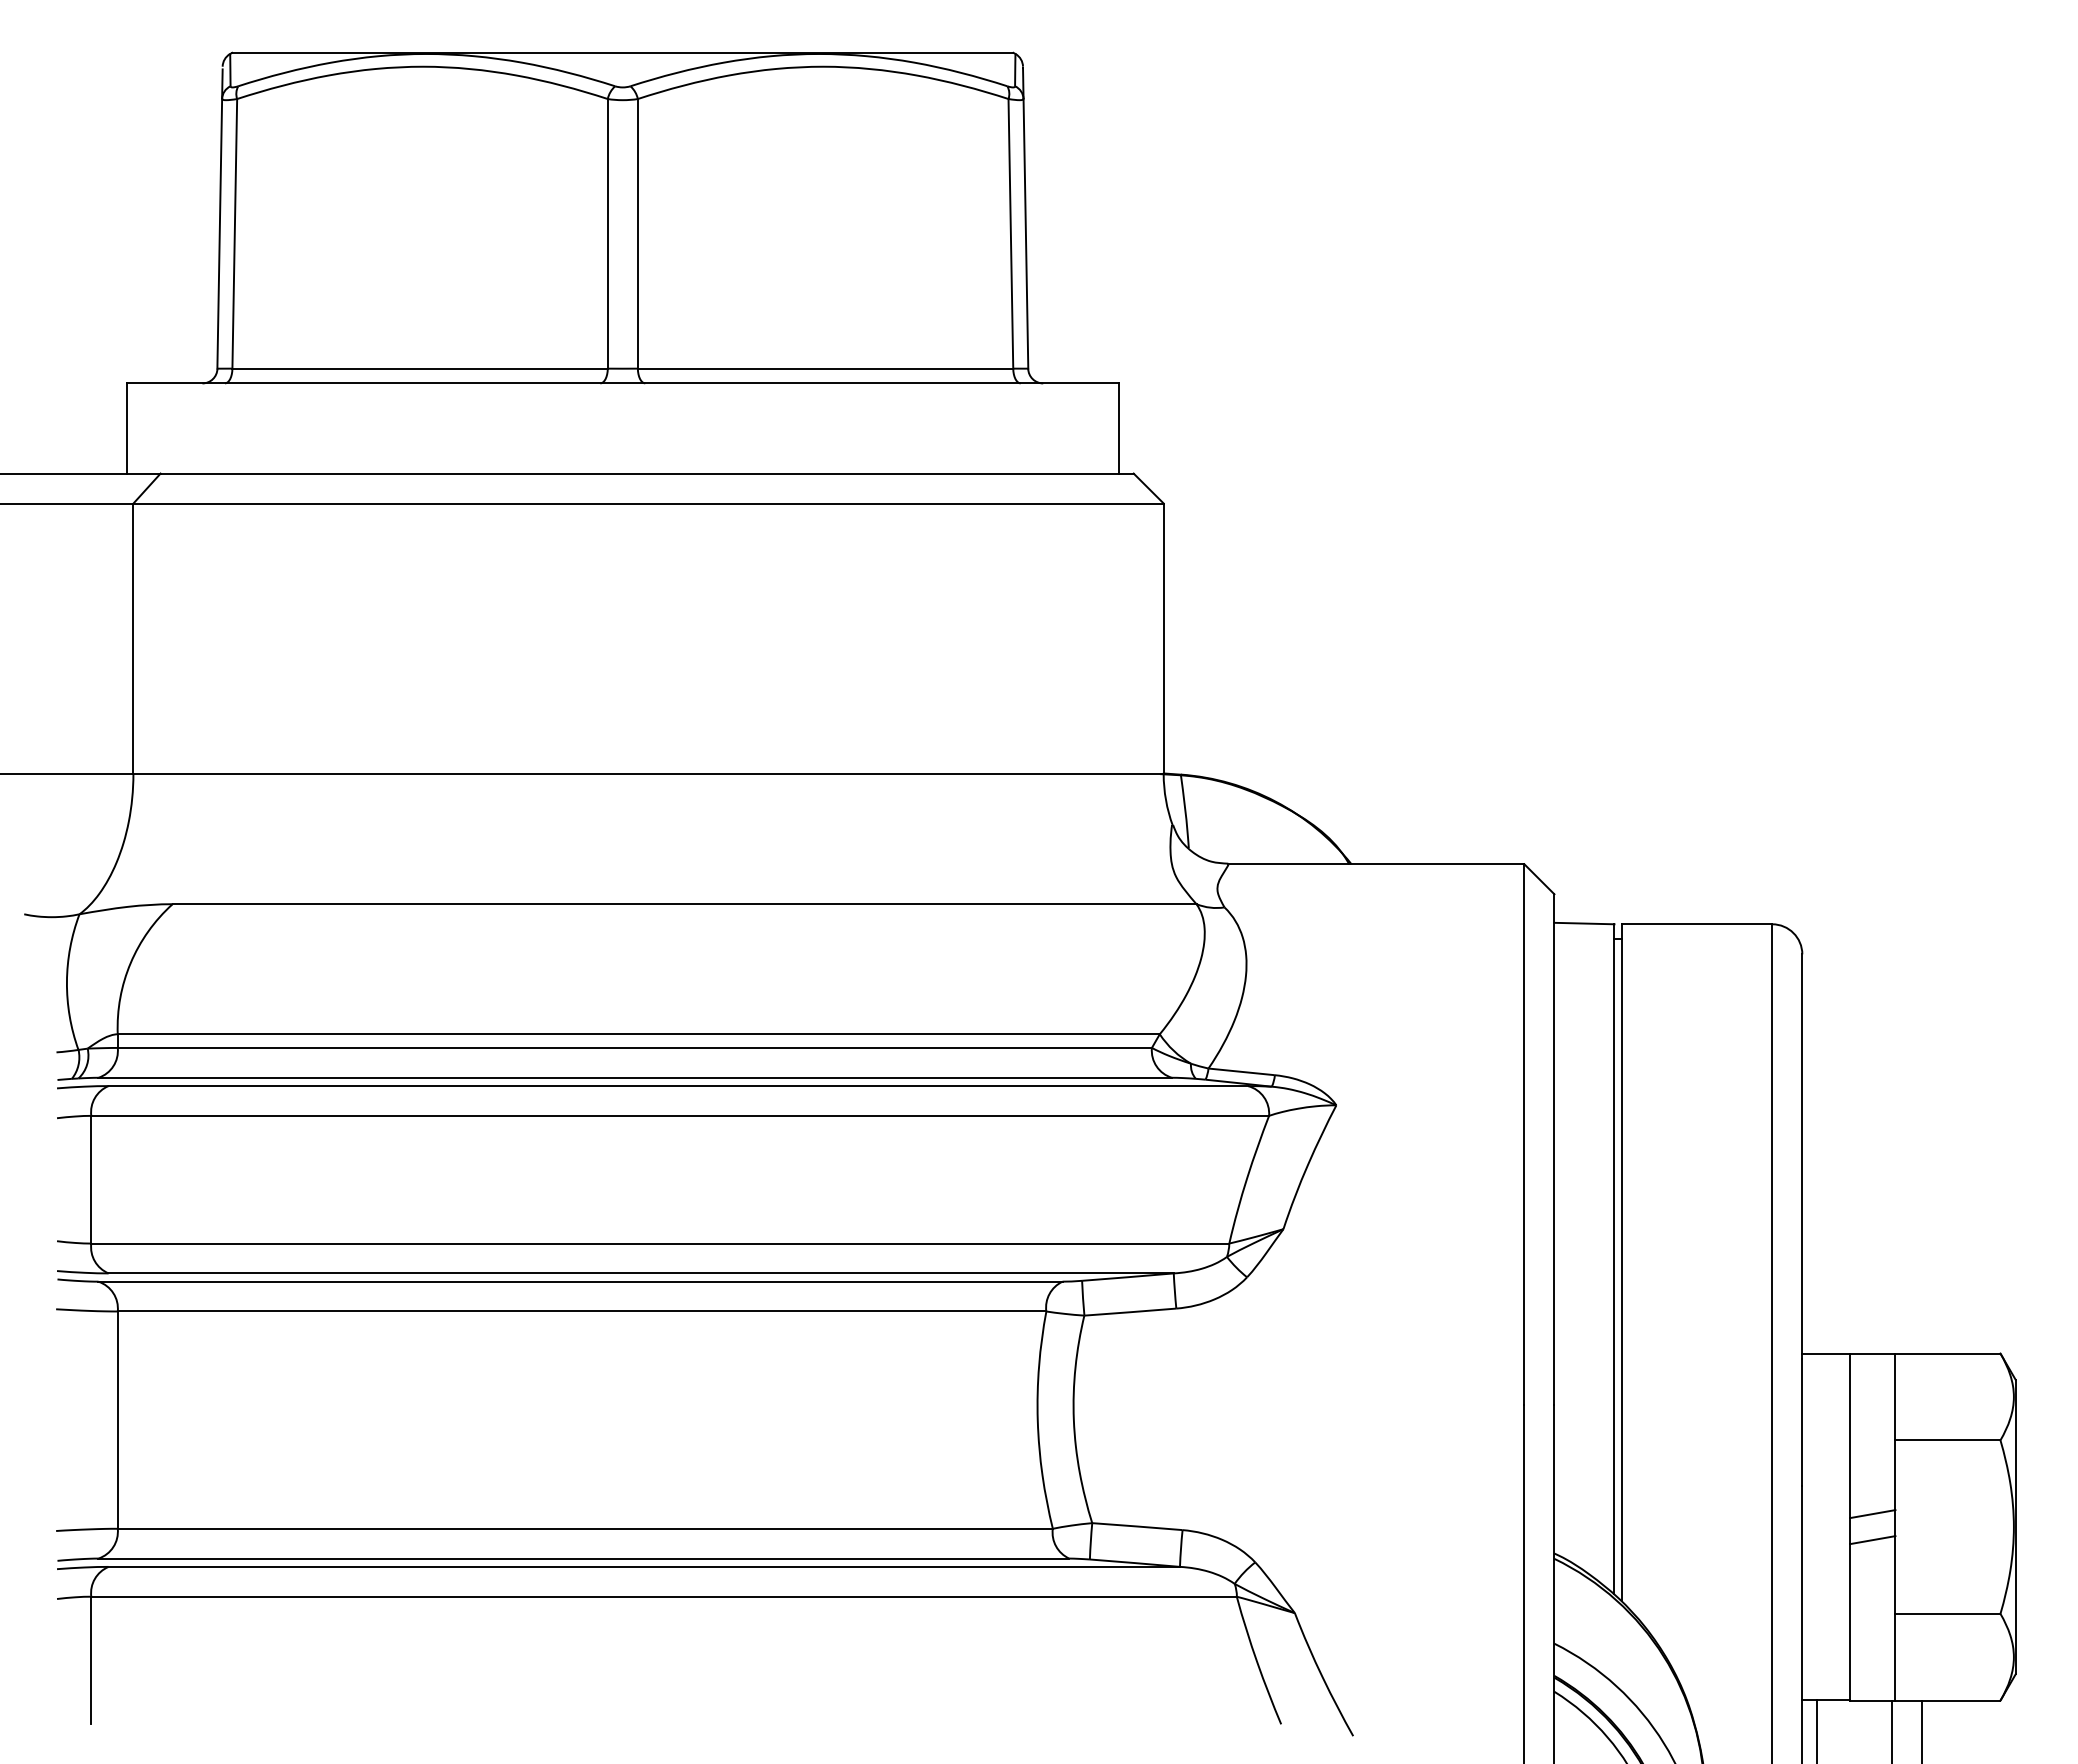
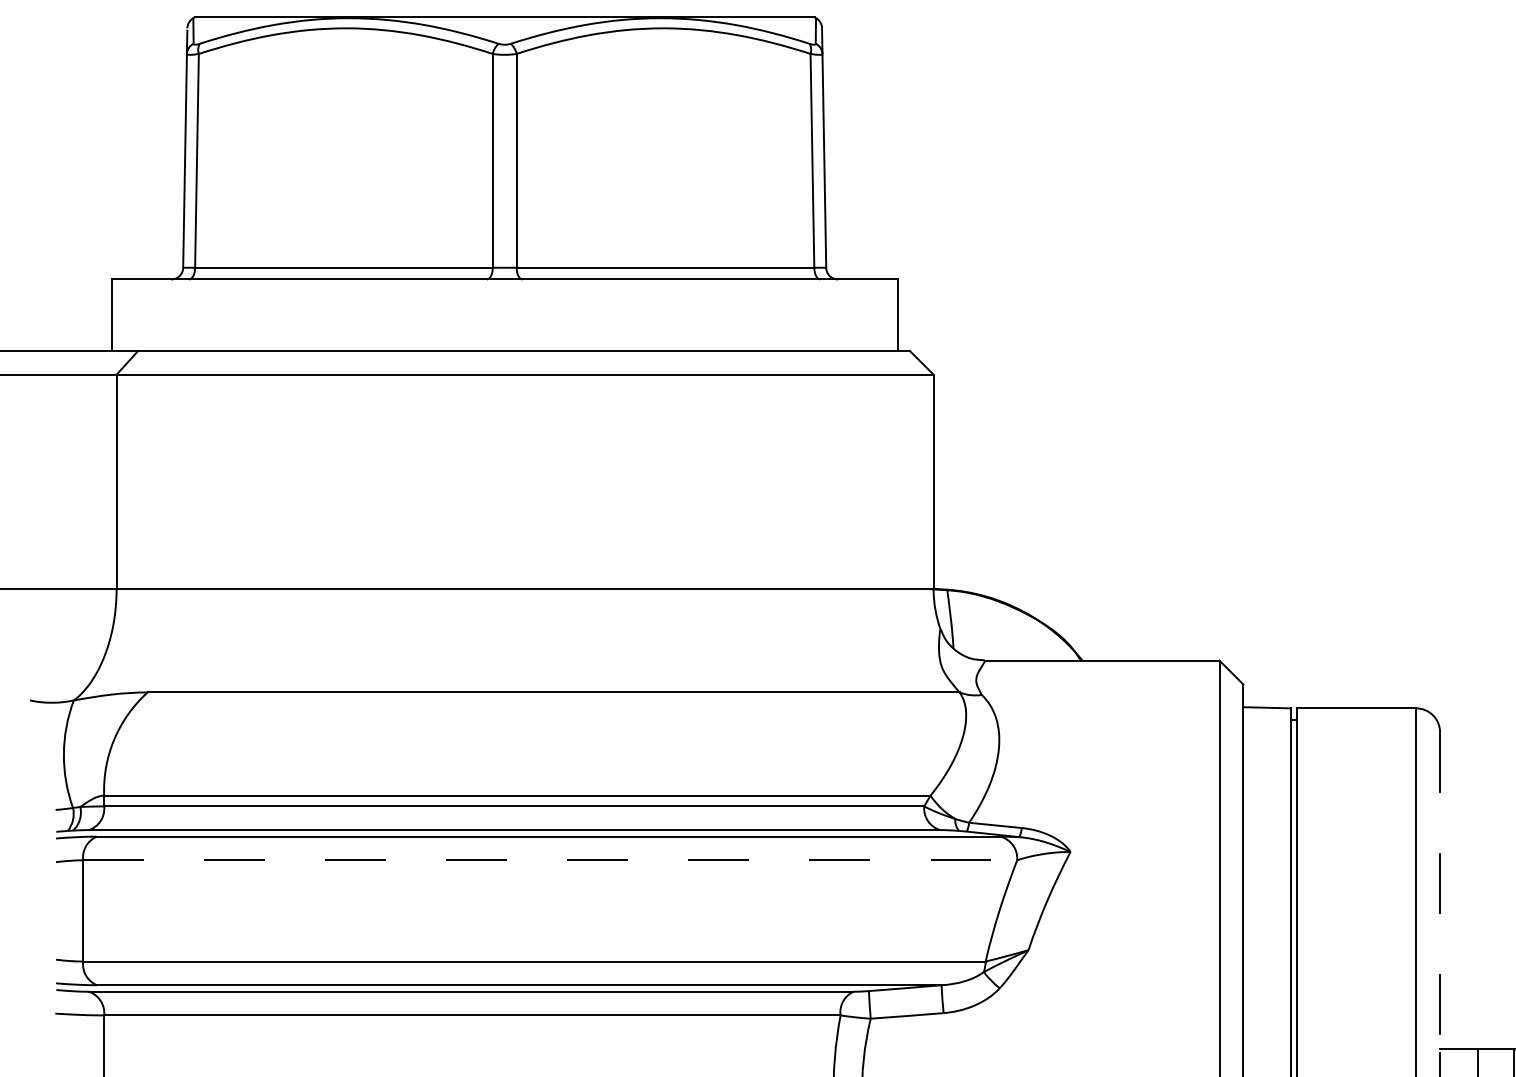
line: (680, 1115) -> (550, 859), solid -> dashed
line: (1802, 1157) -> (1440, 893), solid -> dashed

